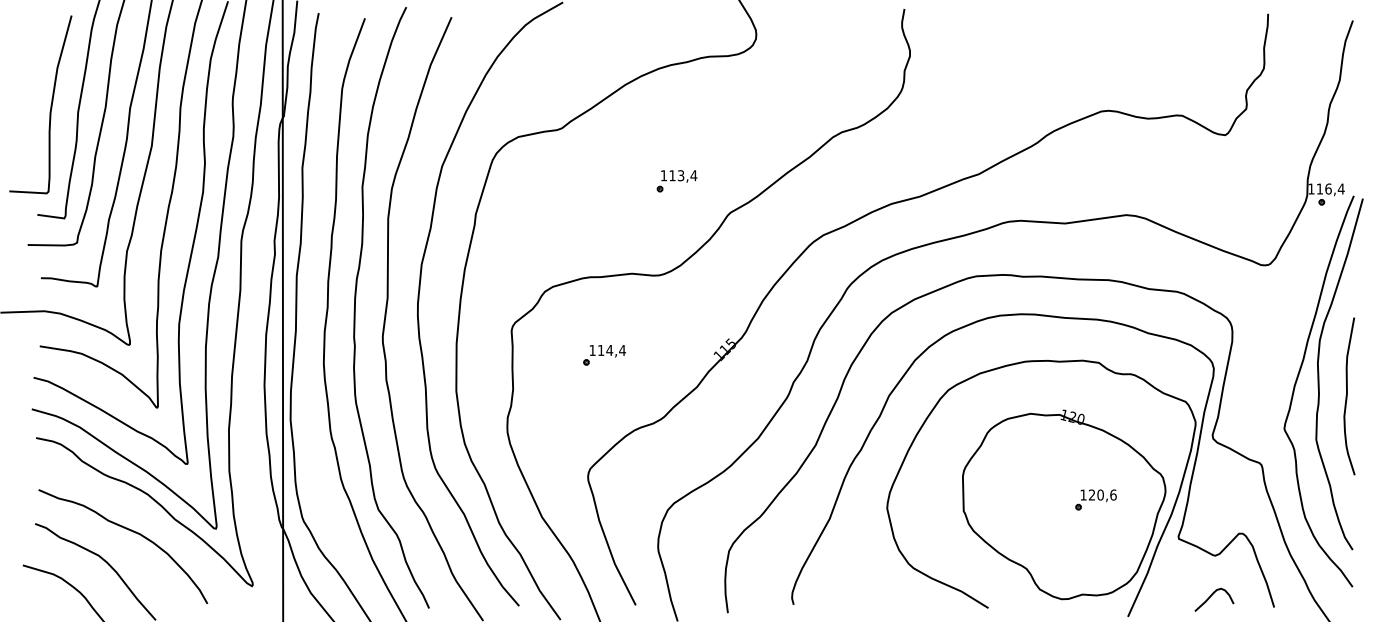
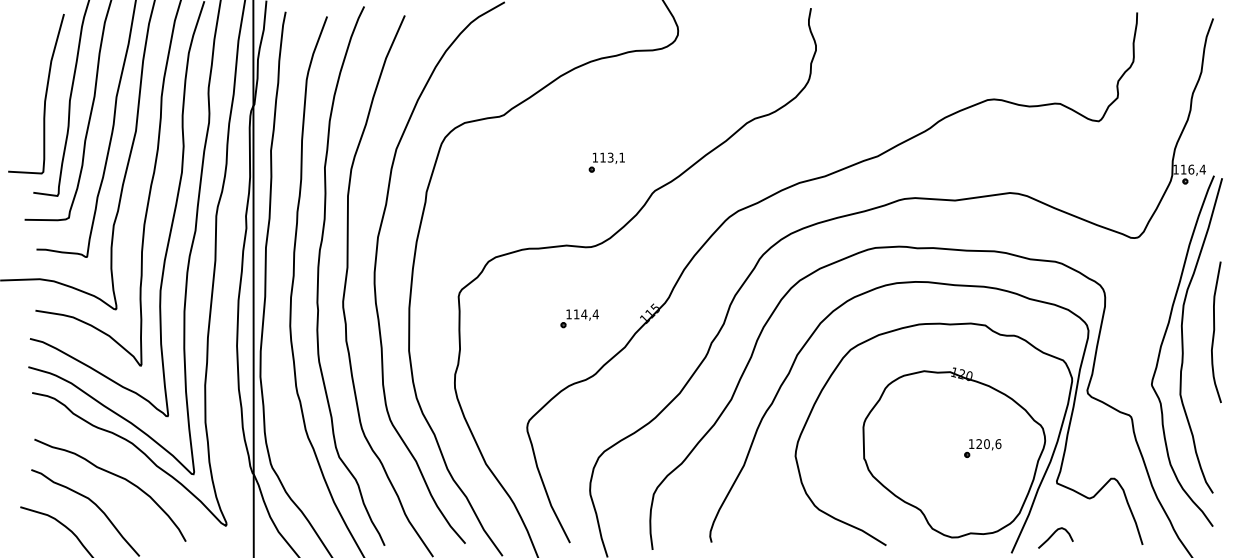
text: (693, 175) -> (621, 157), 113,4 -> 113,1
part: (604, 355) -> (579, 318), moved
curve: (1347, 396) -> (1214, 332), moved
curve: (1211, 596) -> (1053, 535), moved

